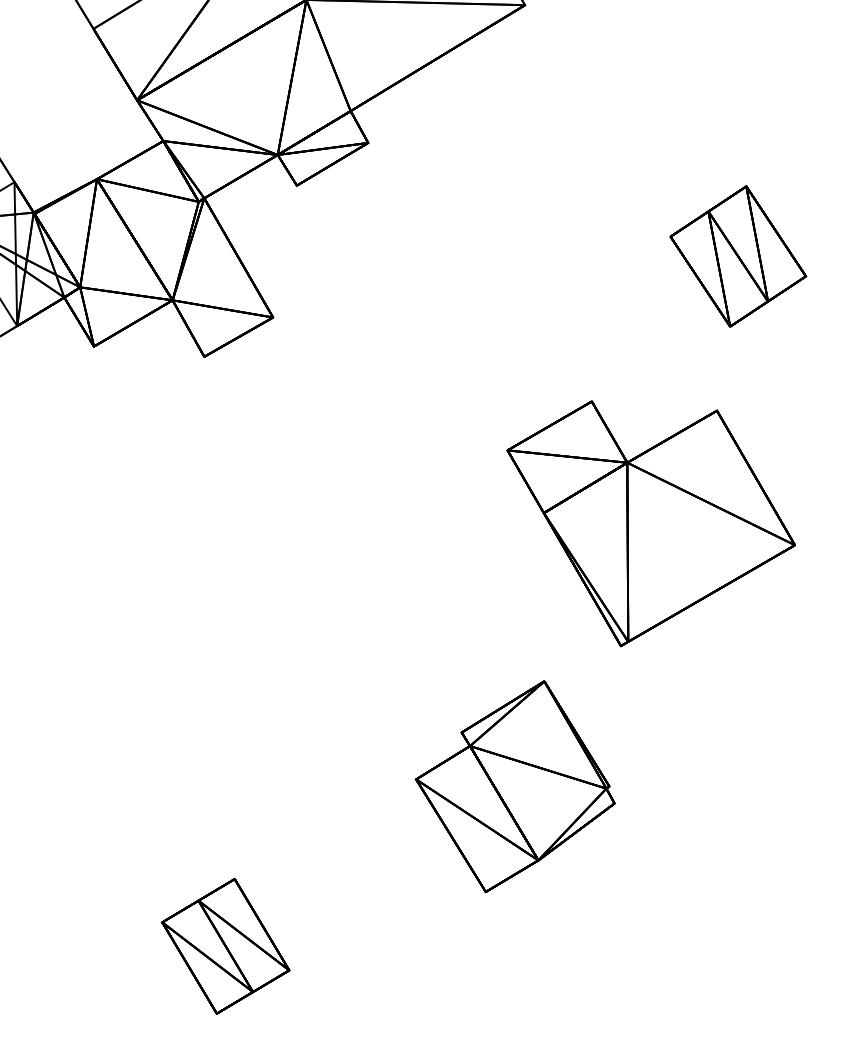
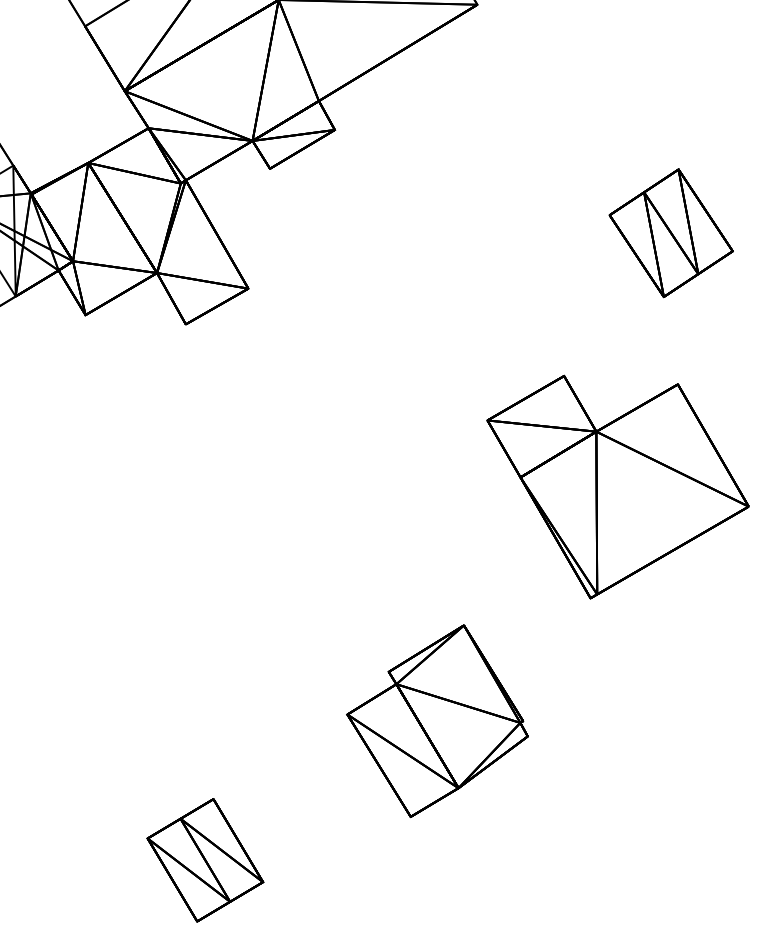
part: (650, 523) -> (617, 486), moved
part: (515, 785) -> (437, 720), moved

